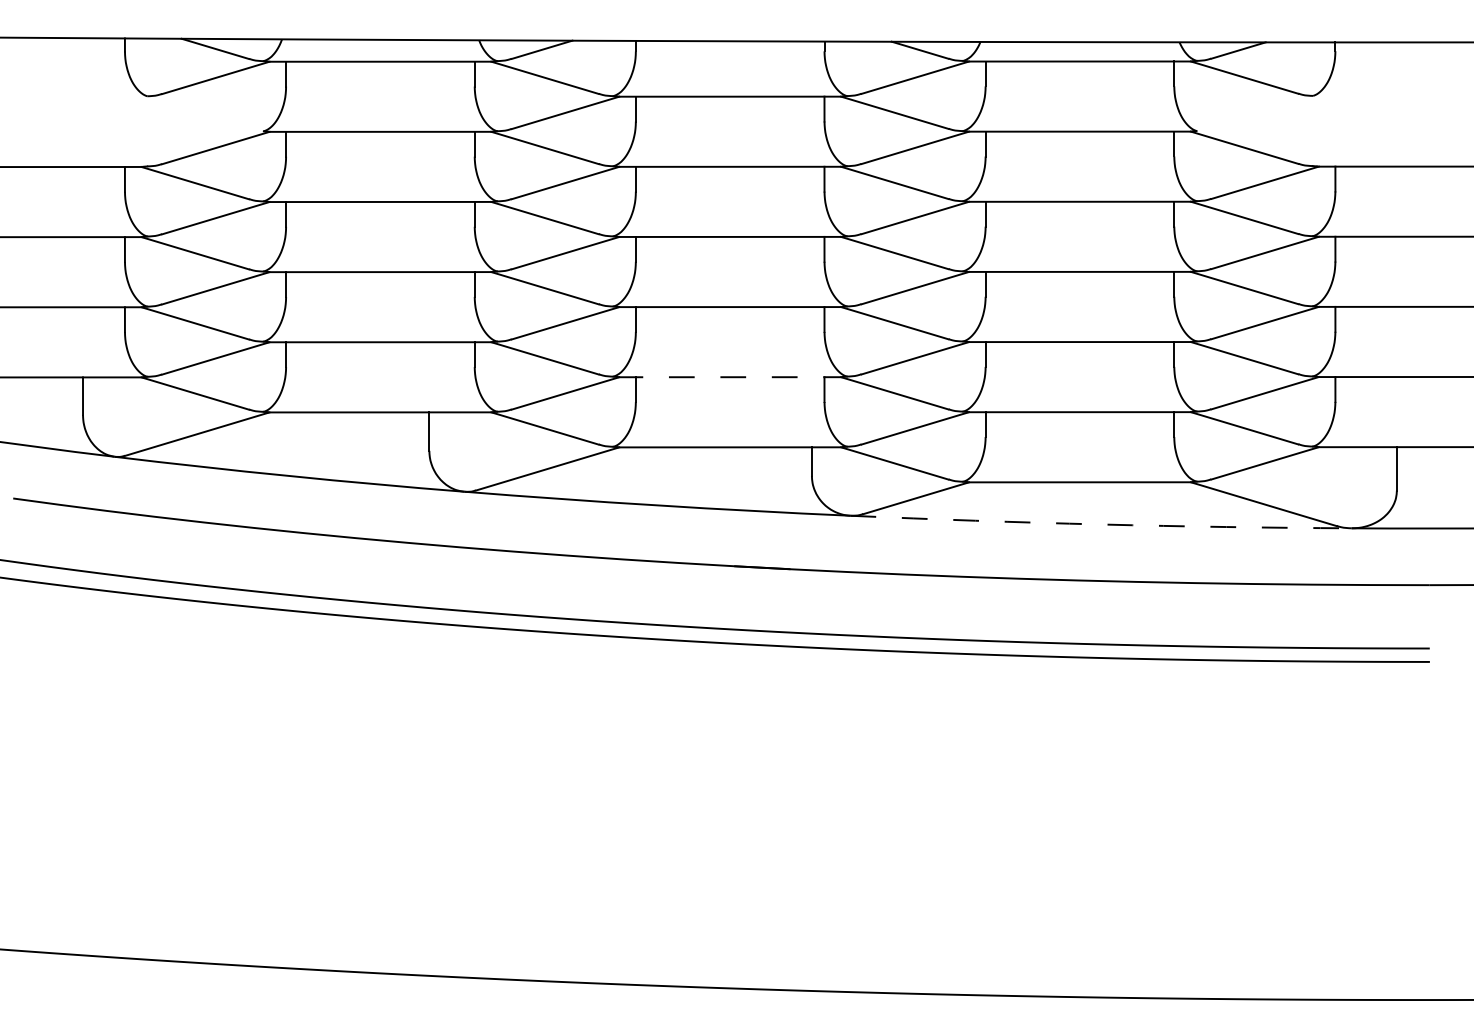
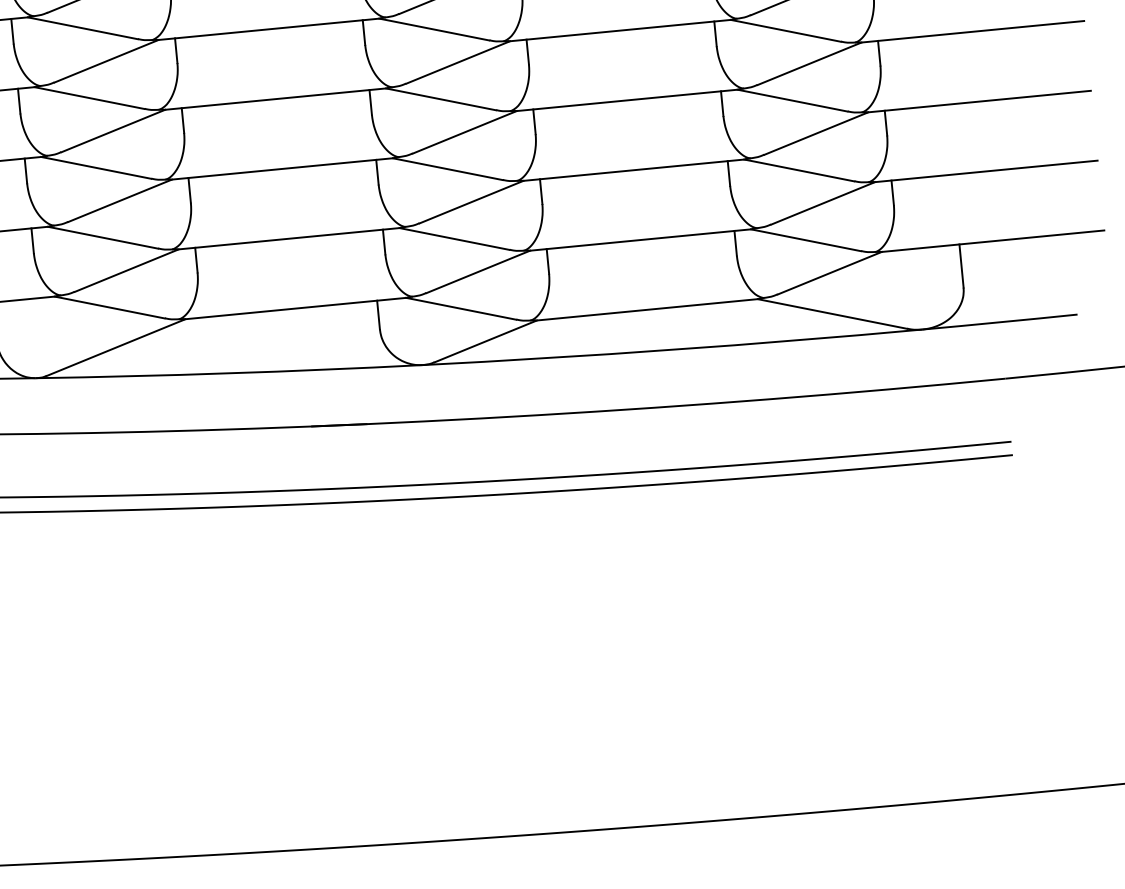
line: (730, 377) -> (289, 238), dashed -> solid
arc: (1101, 524) -> (672, 349), dashed -> solid

